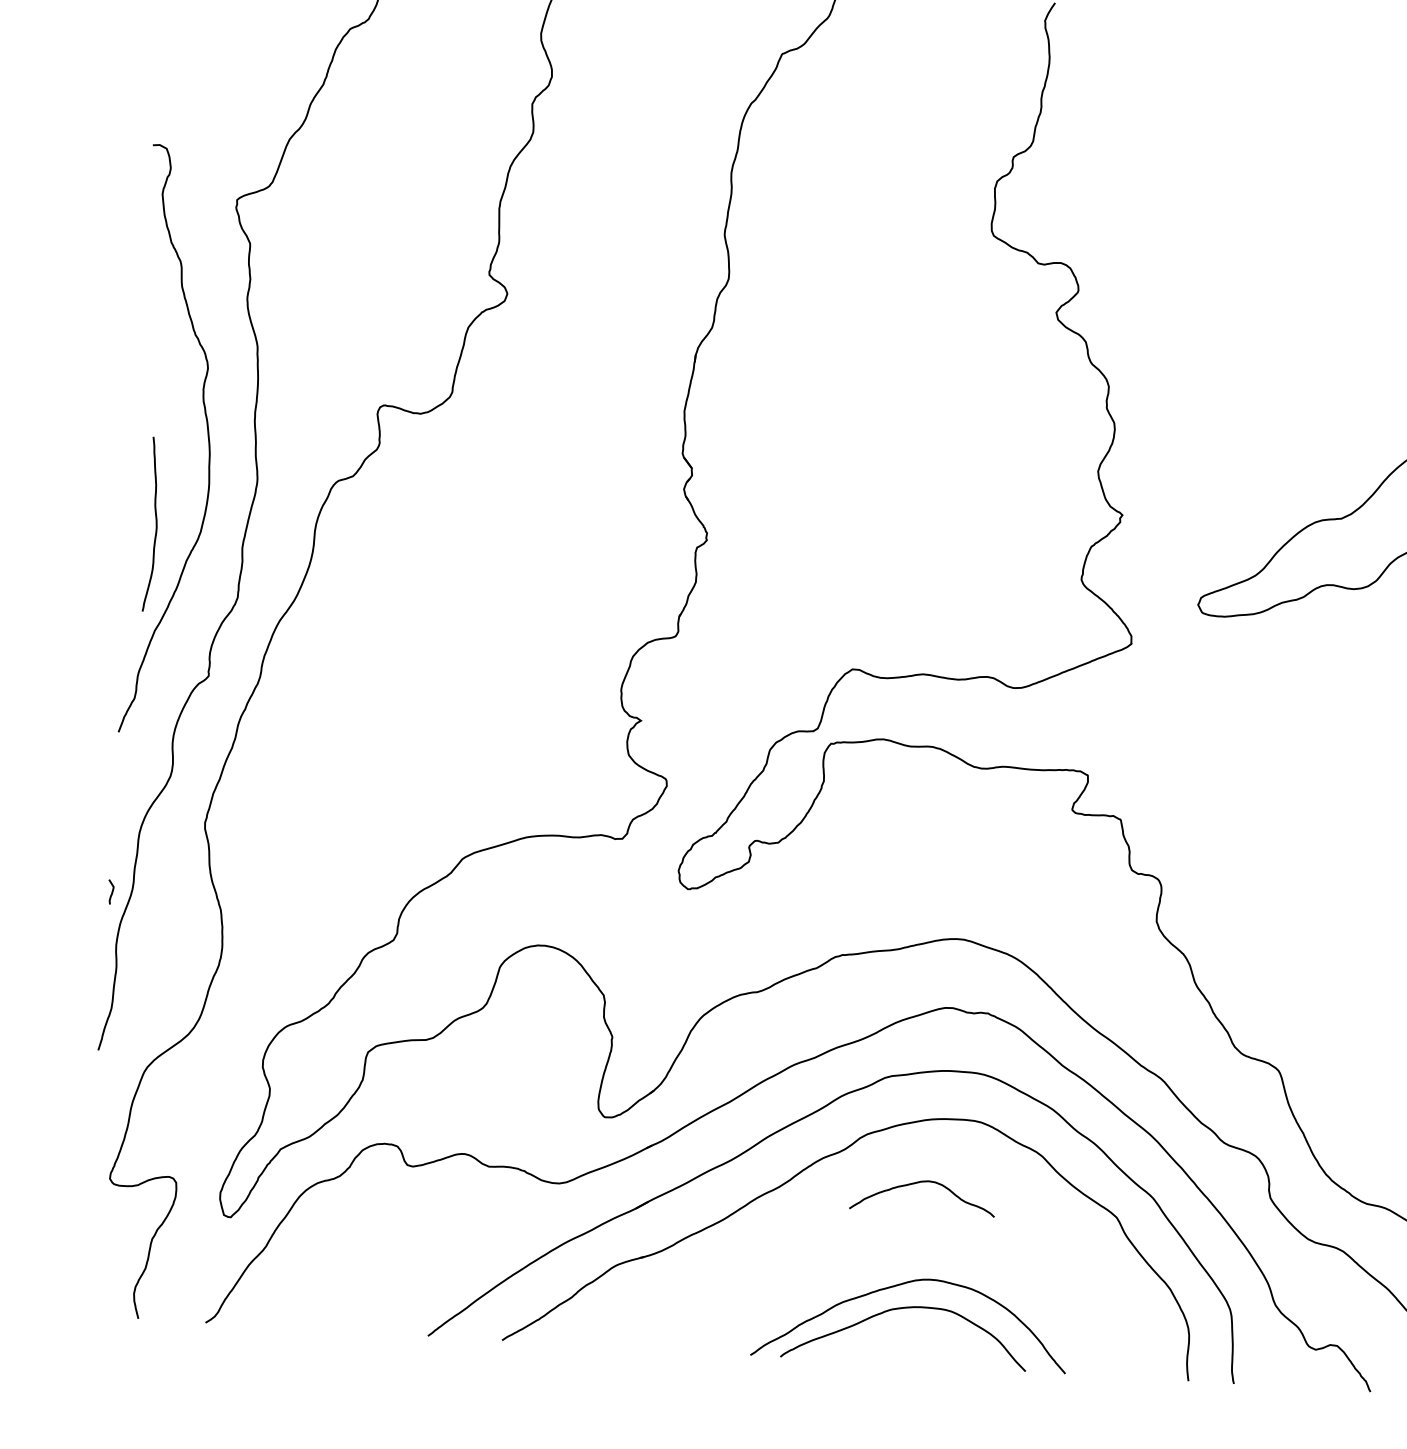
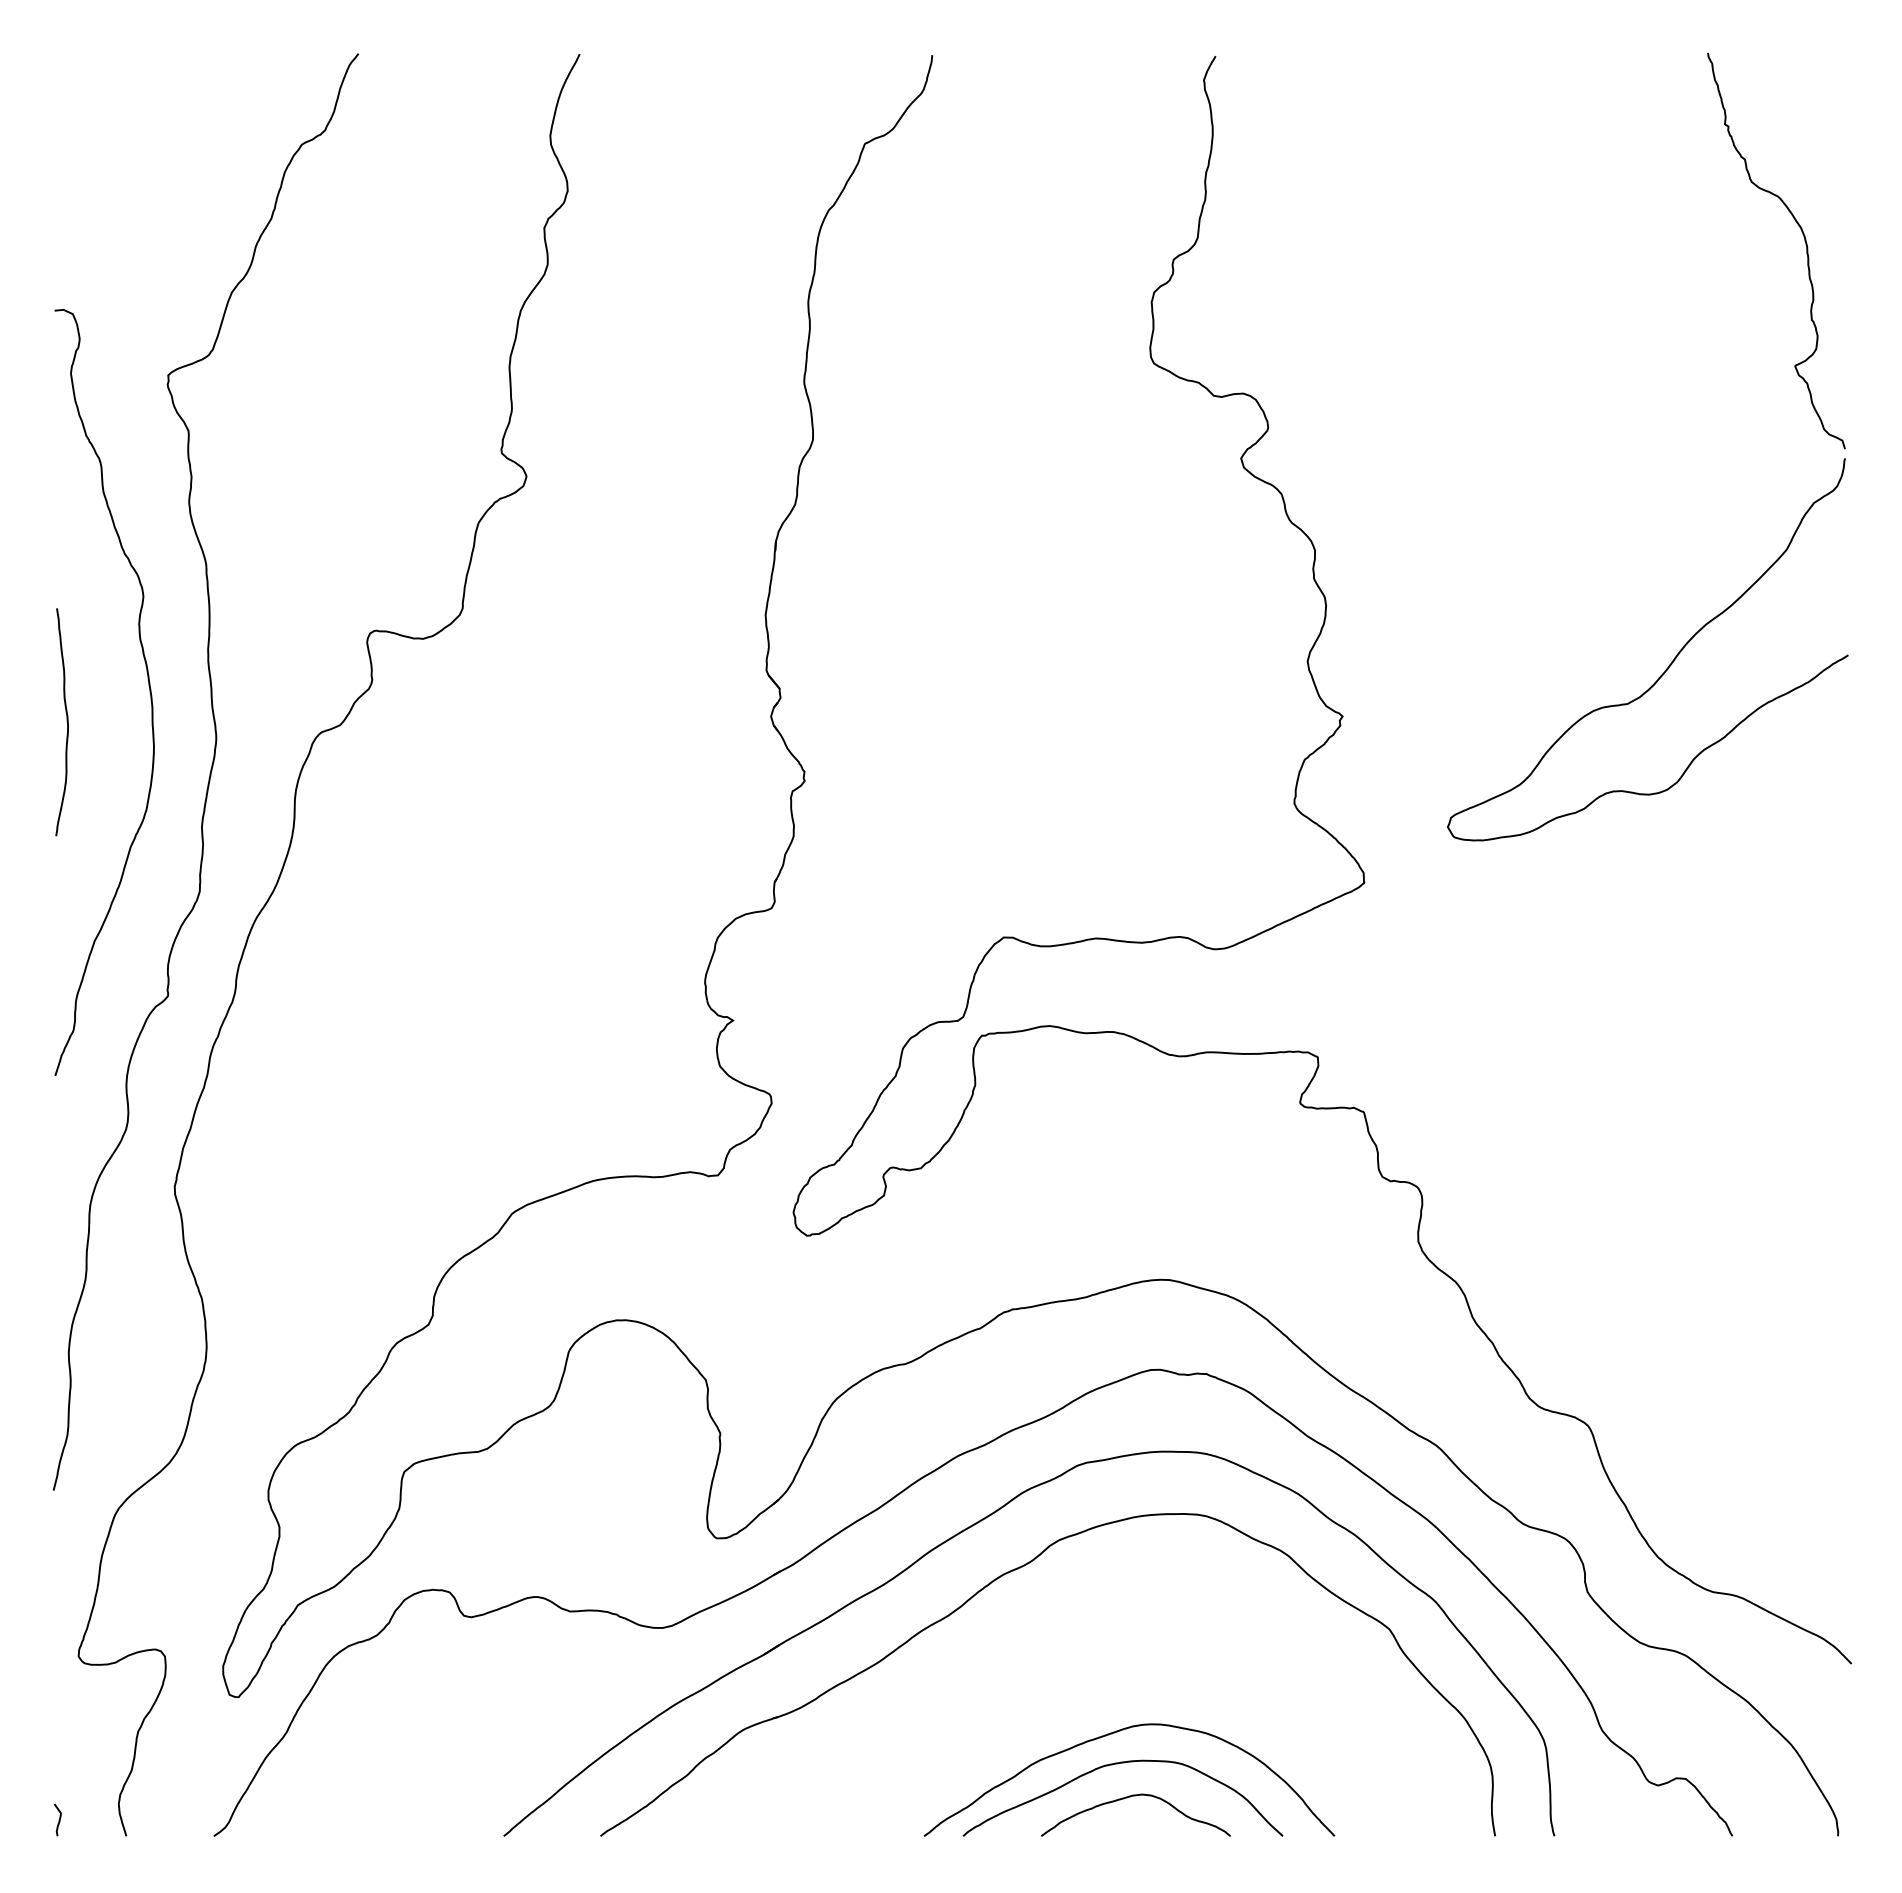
curve: (155, 524) -> (66, 721), moved
curve: (111, 892) -> (58, 1820), moved
curve: (919, 1182) -> (1130, 1797), moved

